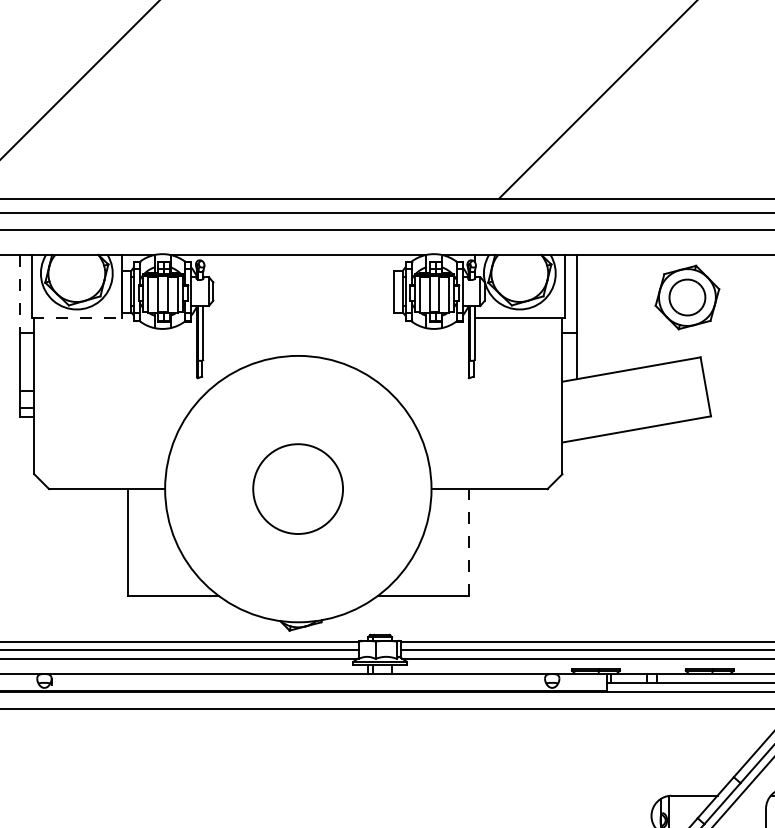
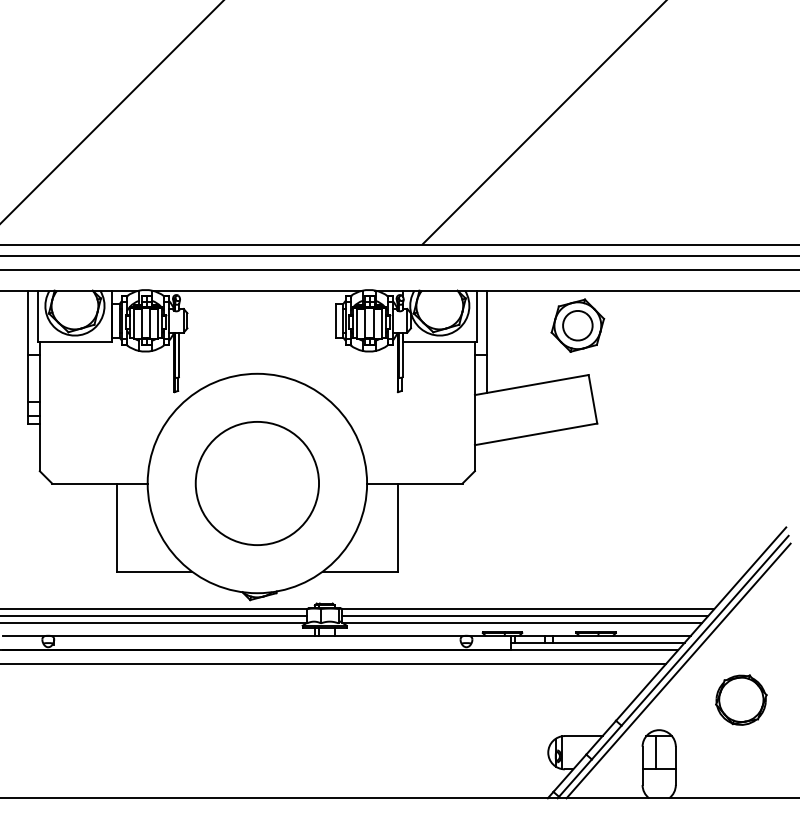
line: (20, 294) -> (28, 323), dashed -> solid
line: (76, 317) -> (74, 342), dashed -> solid
circle: (297, 489) -> (256, 483), size x1.67
line: (468, 542) -> (397, 527), dashed -> solid

